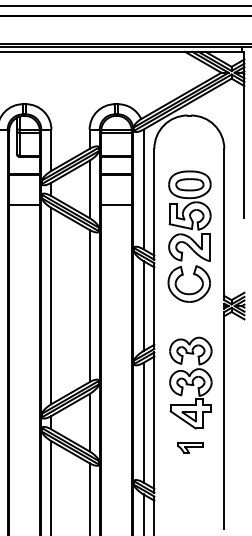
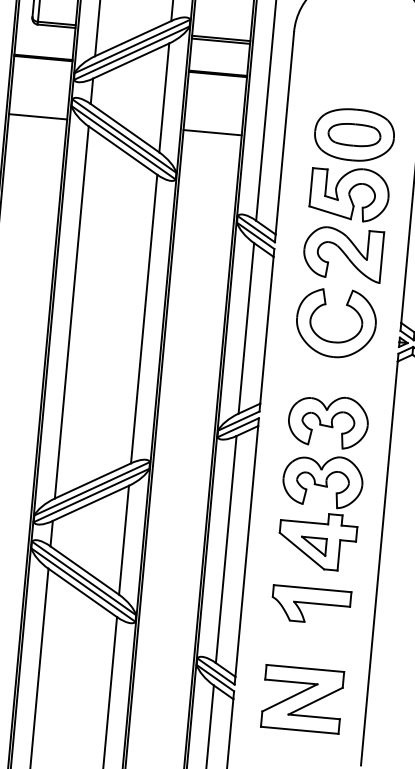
part: (189, 236) -> (344, 232), moved
part: (190, 447) -> (311, 604), size x1.67
part: (190, 497) -> (302, 699), added

